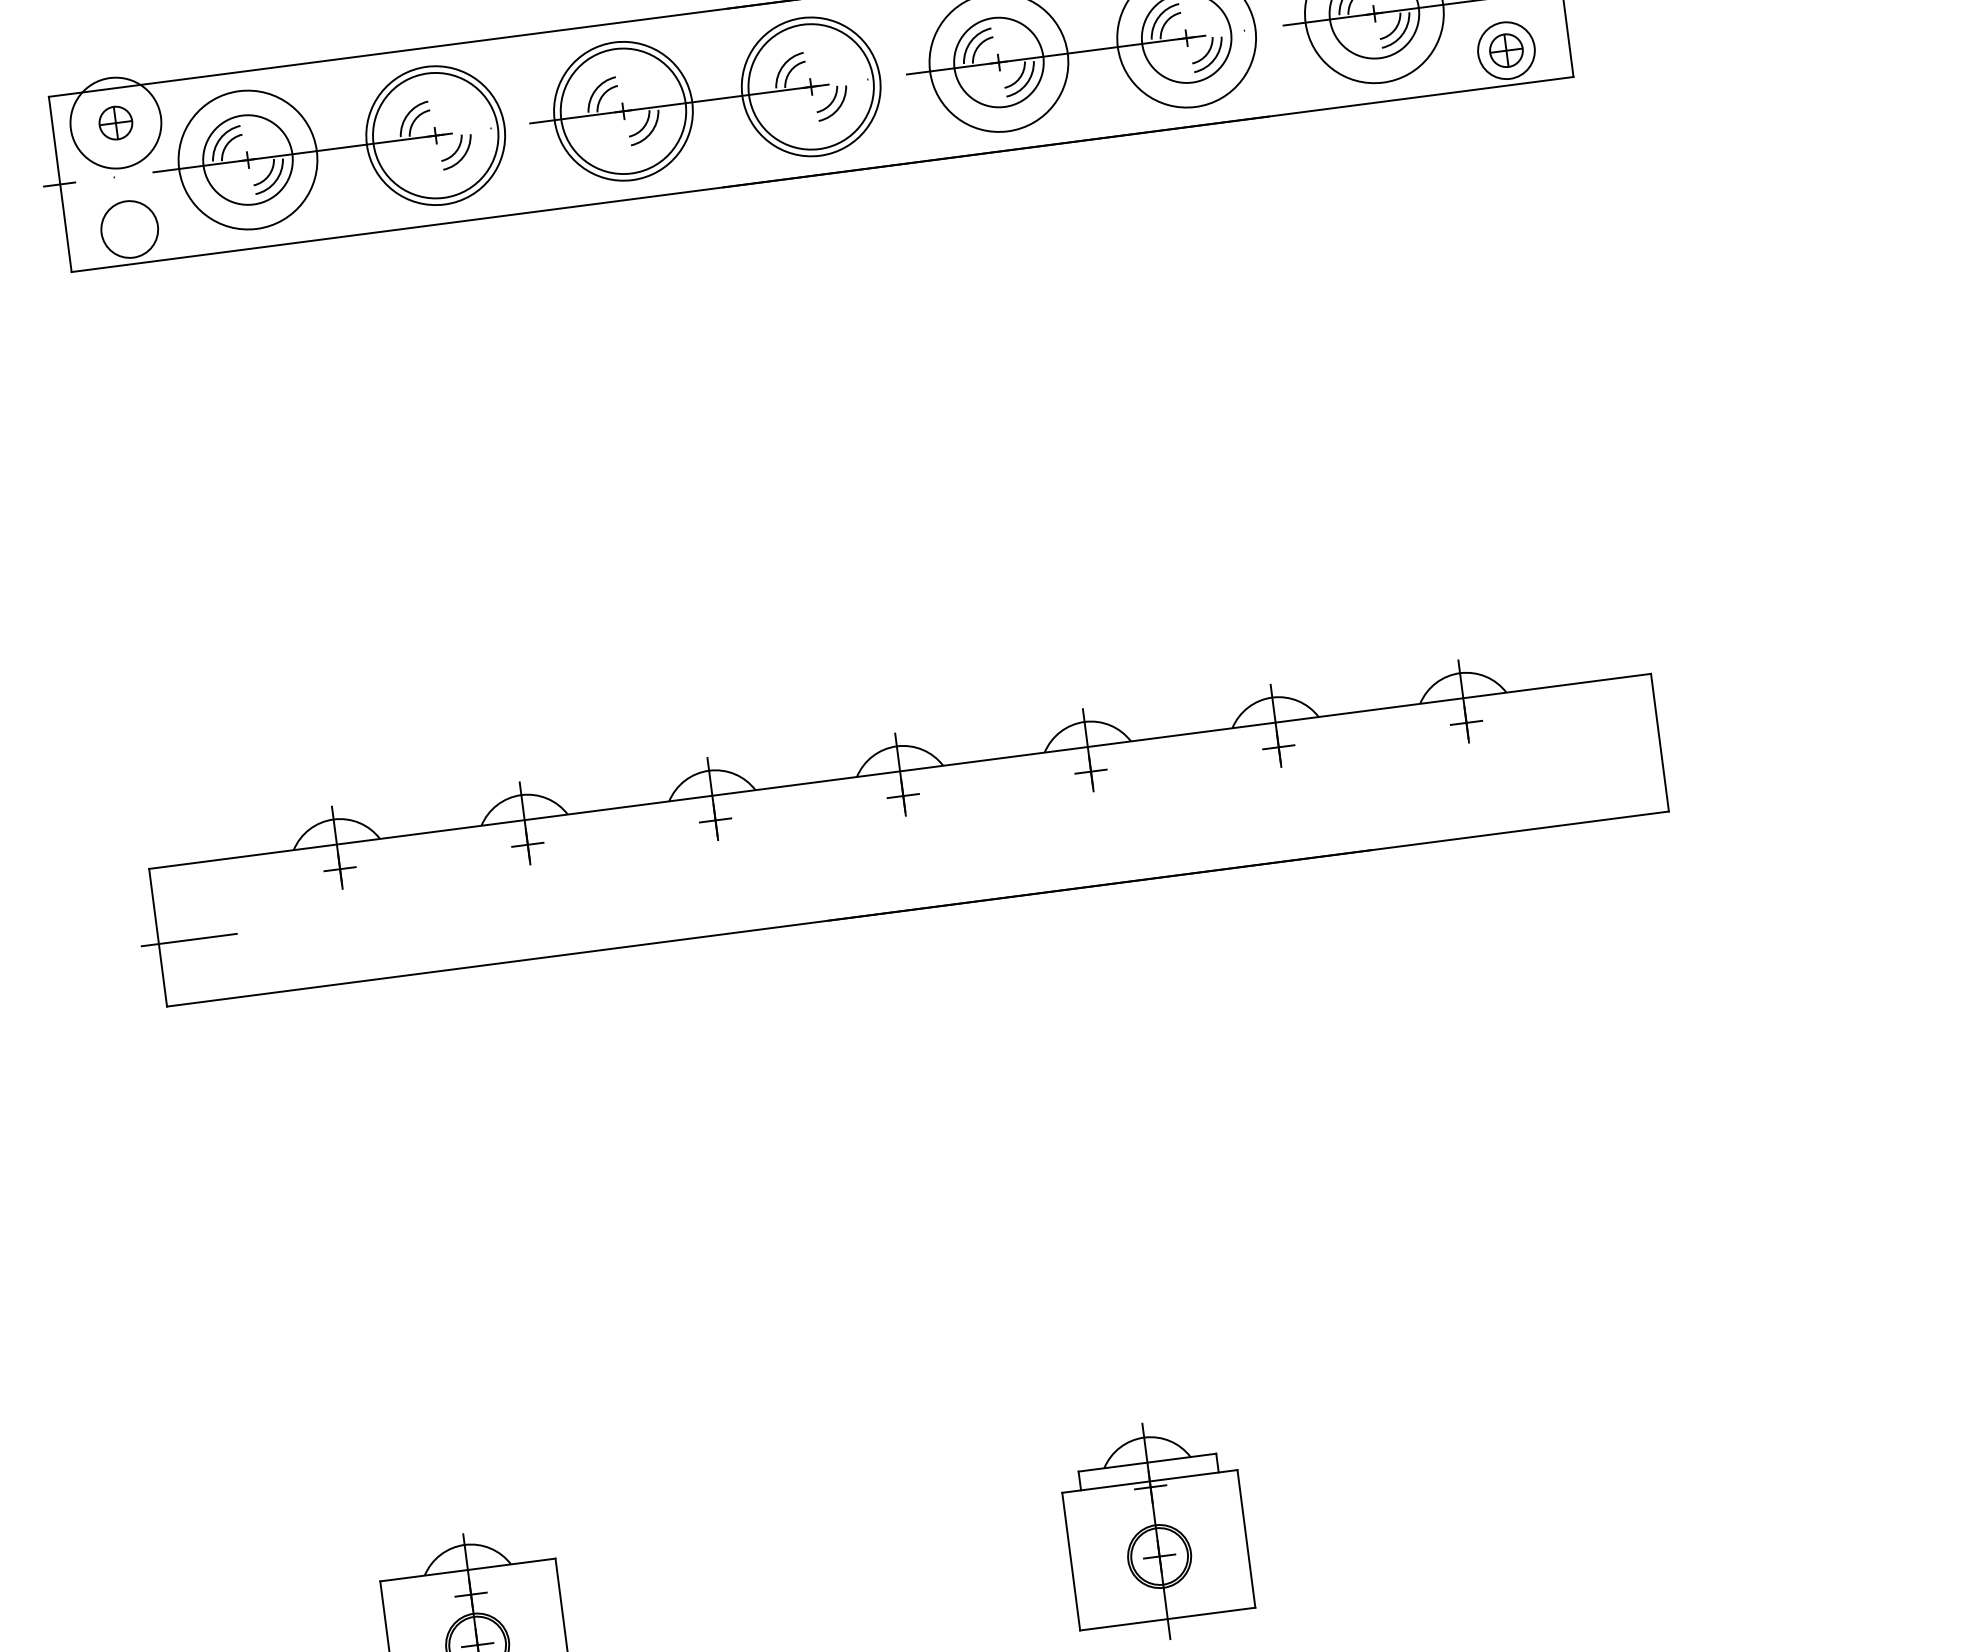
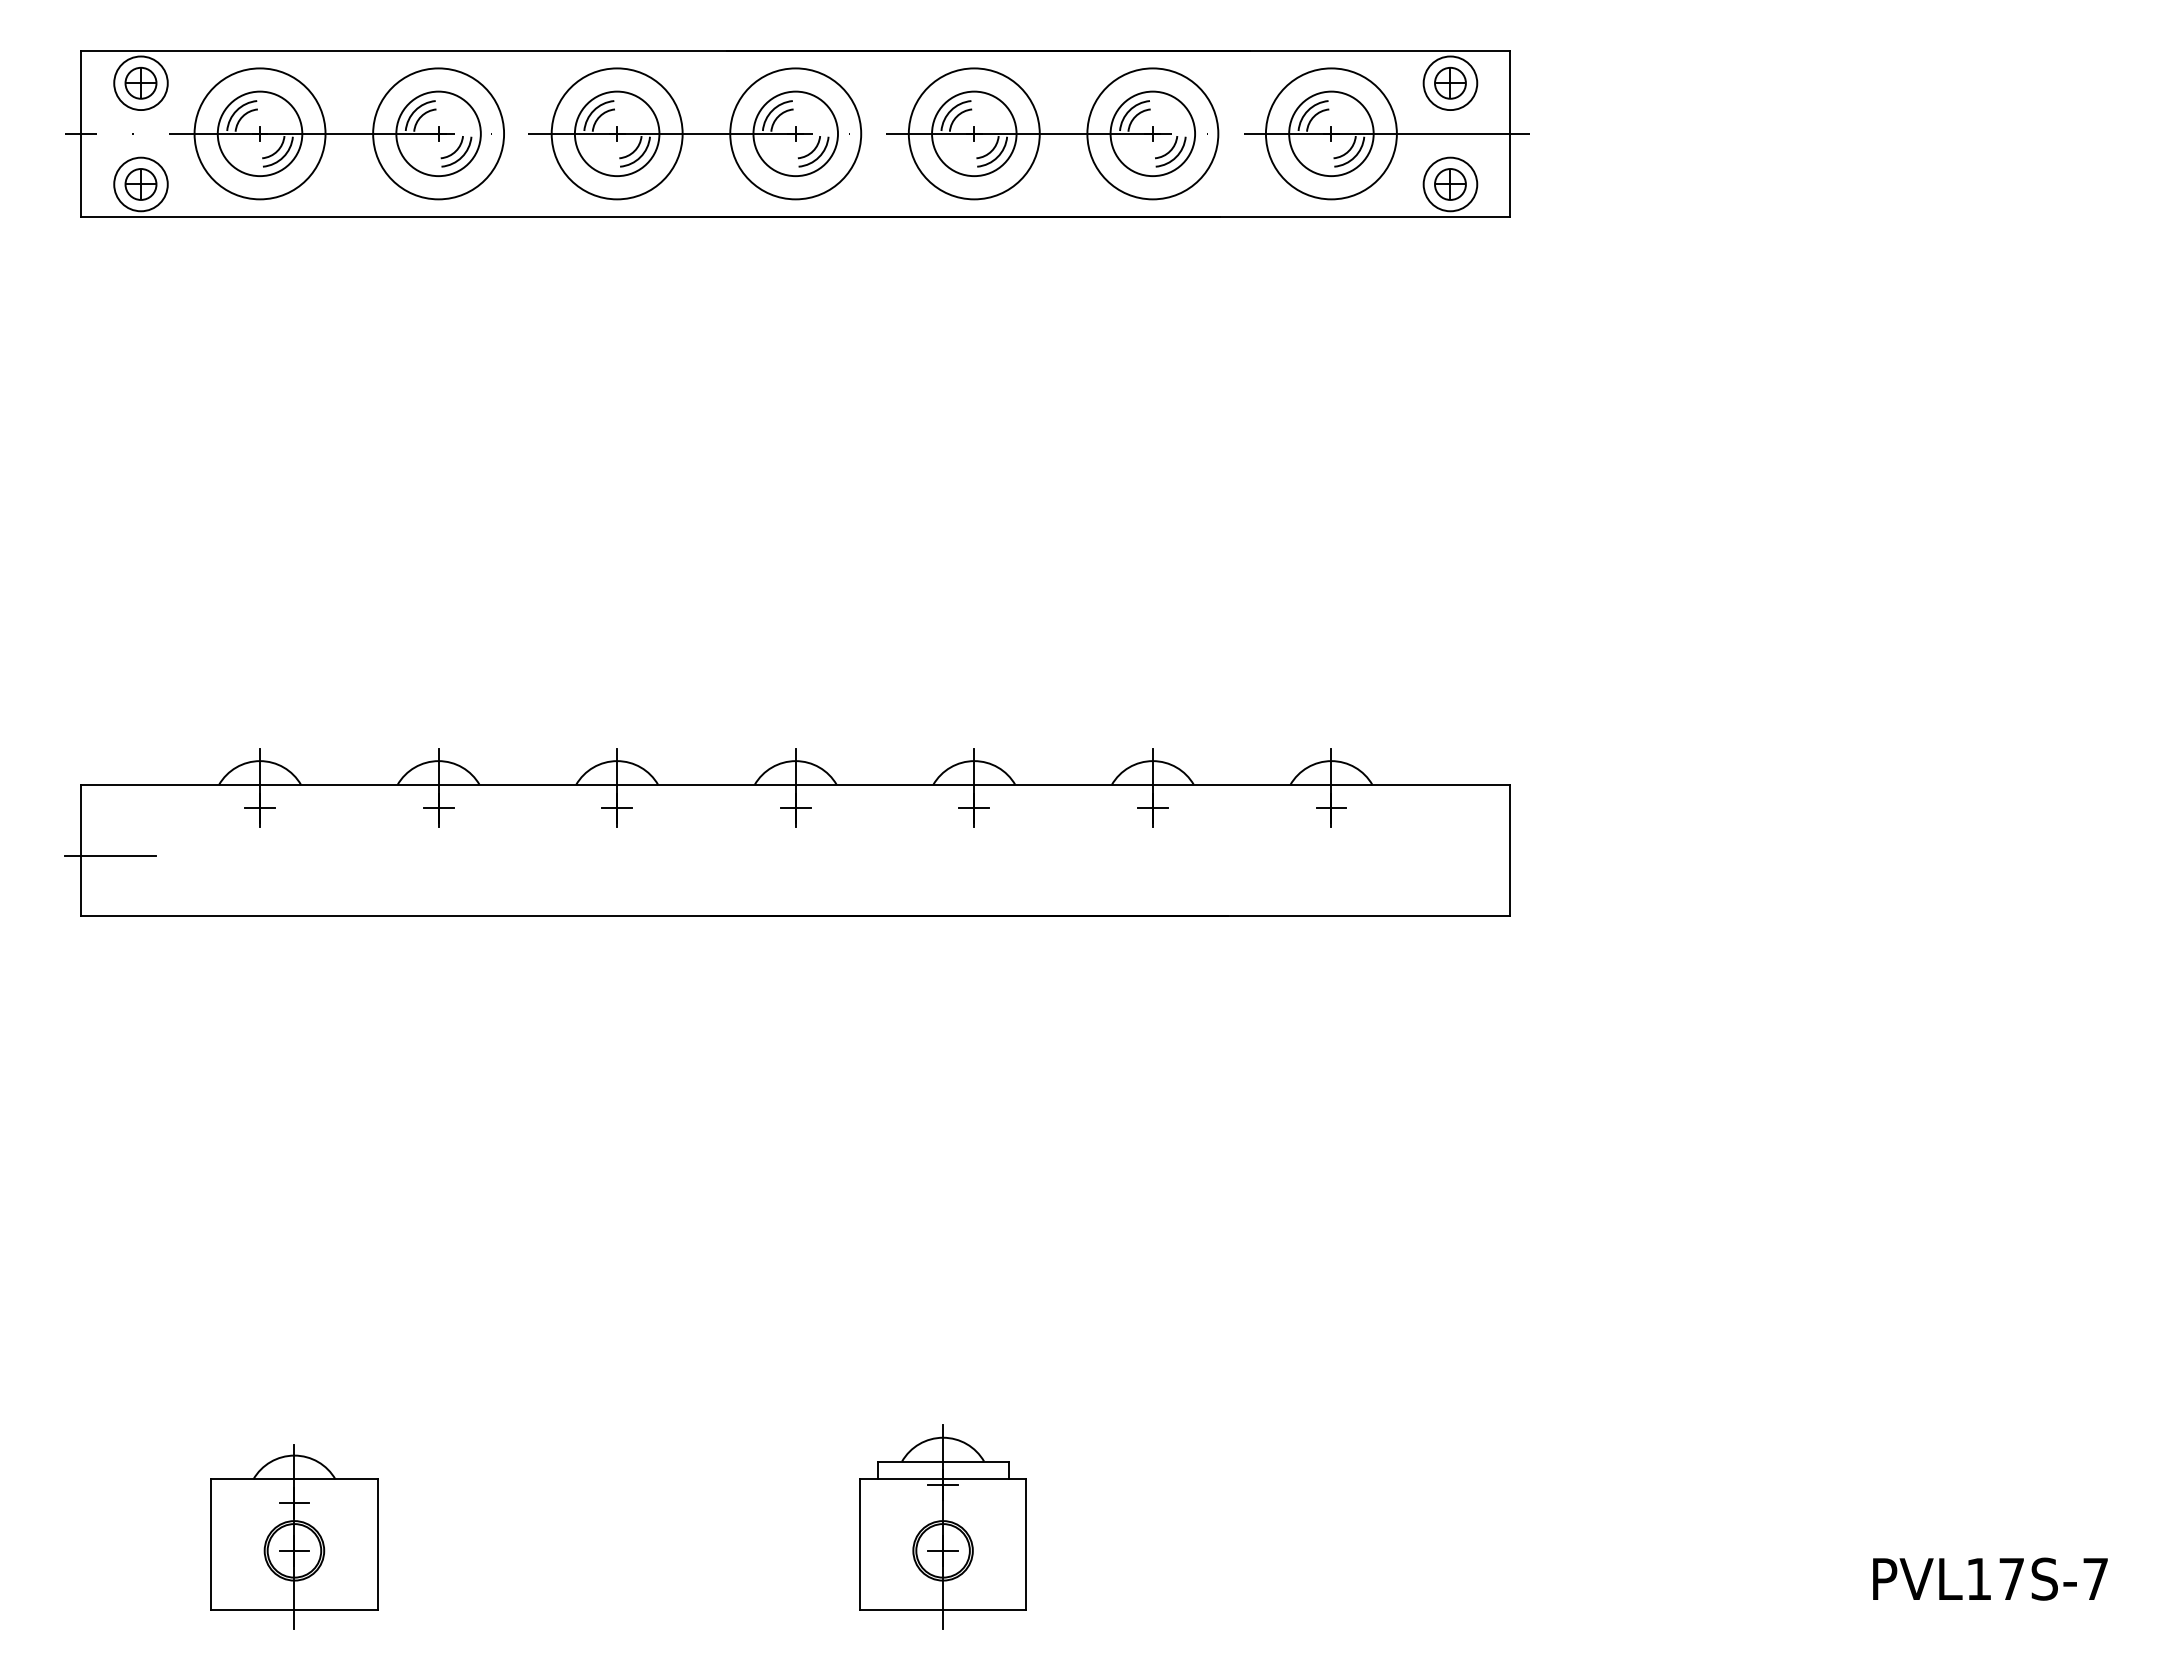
circle: (810, 86) -> (795, 133), size x0.71
circle: (622, 110) -> (616, 133), size x0.71
circle: (115, 123) -> (140, 83), size x0.62
circle: (435, 135) -> (438, 133), size x0.71
part: (129, 229) -> (140, 184), added

